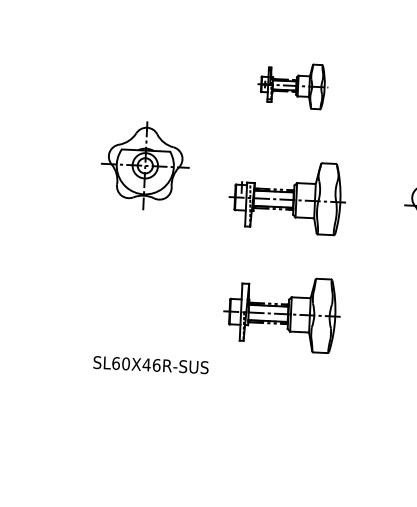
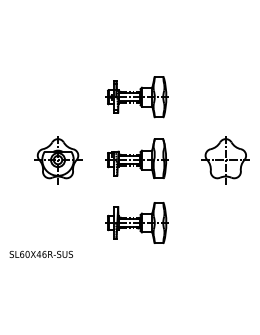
part: (291, 86) -> (136, 97), size x1.67
part: (146, 166) -> (58, 160), moved
text: (149, 365) -> (40, 254), moved

